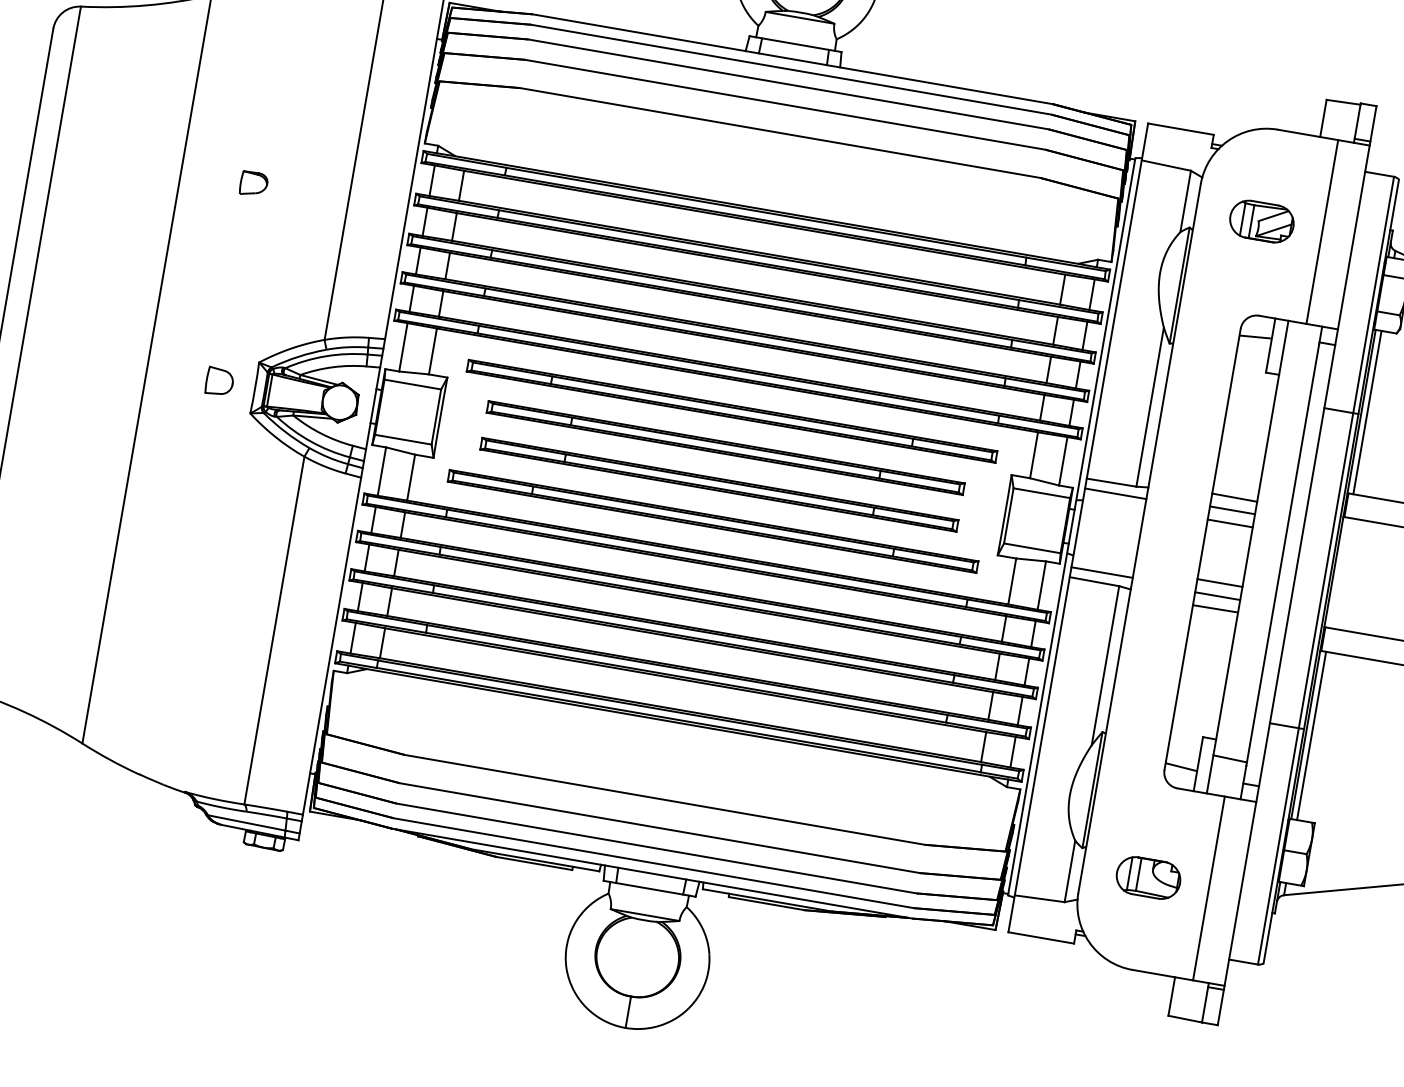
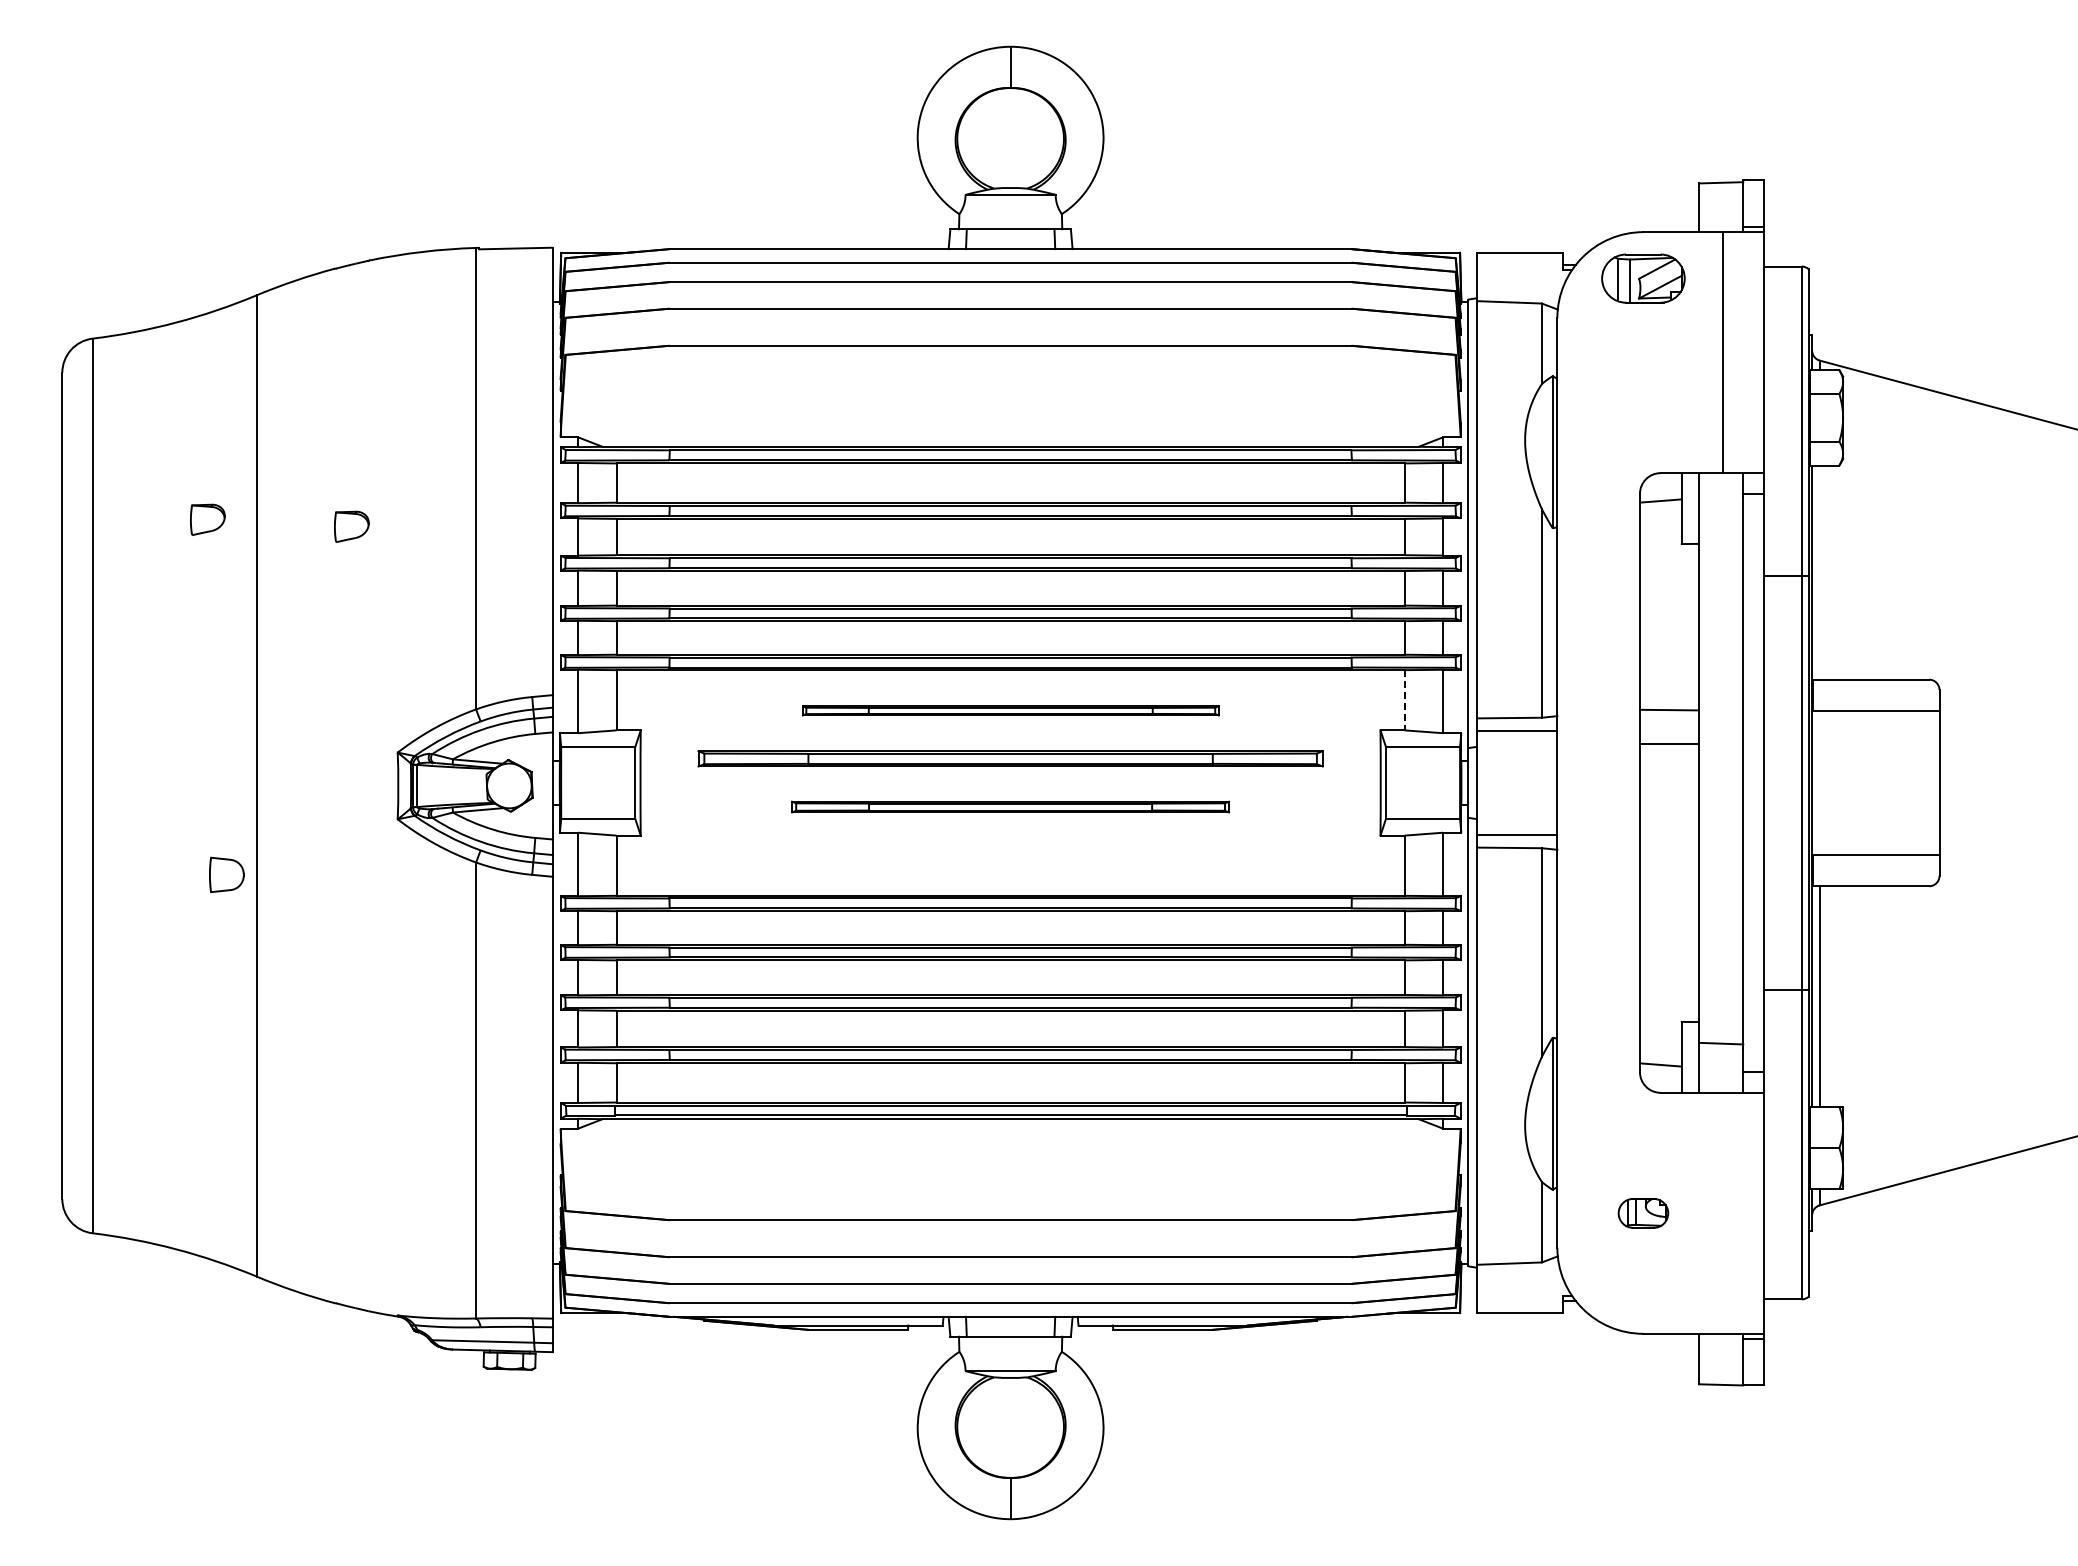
part: (144, 159) -> (207, 519), added
part: (1262, 221) -> (1643, 278), moved
part: (219, 381) -> (226, 874), moved
part: (732, 411) -> (1010, 710), size x0.6
line: (1367, 412) -> (1819, 572), removed
line: (1033, 455) -> (1404, 700), solid -> dashed
part: (719, 484) -> (1010, 806), size x0.7
line: (1232, 510) -> (1669, 726), removed
part: (713, 520) -> (1010, 854), removed
line: (1219, 583) -> (1669, 822), removed
line: (1217, 596) -> (1669, 839), removed
line: (1215, 608) -> (1669, 855), removed
part: (1148, 878) -> (1643, 1213), size x0.6
line: (1208, 887) -> (1722, 1212), removed

